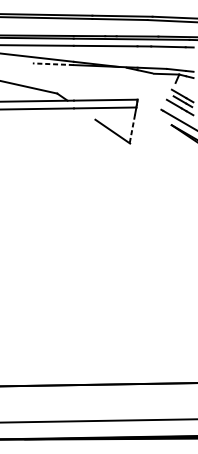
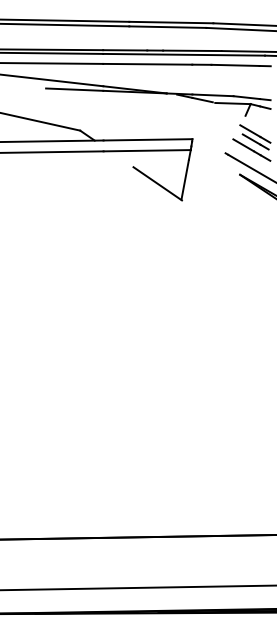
line: (53, 64) -> (74, 89), dashed -> solid
line: (132, 128) -> (185, 179), dashed -> solid

